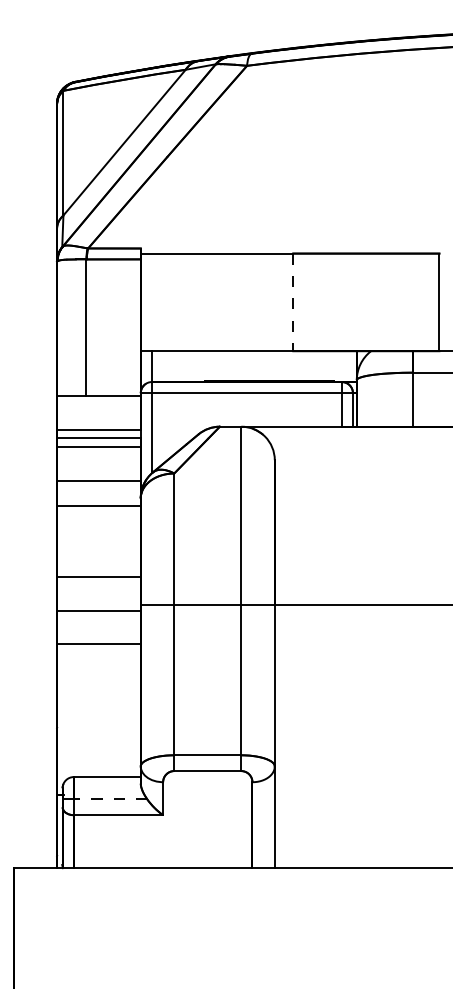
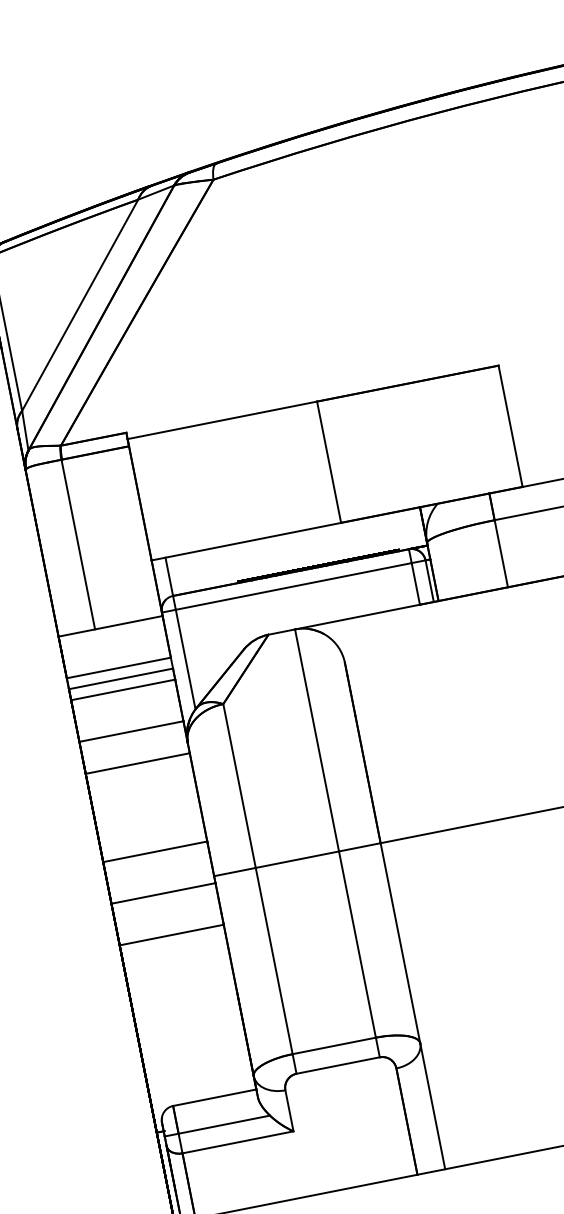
line: (293, 302) -> (329, 462), dashed -> solid
line: (110, 799) -> (224, 1124), dashed -> solid

